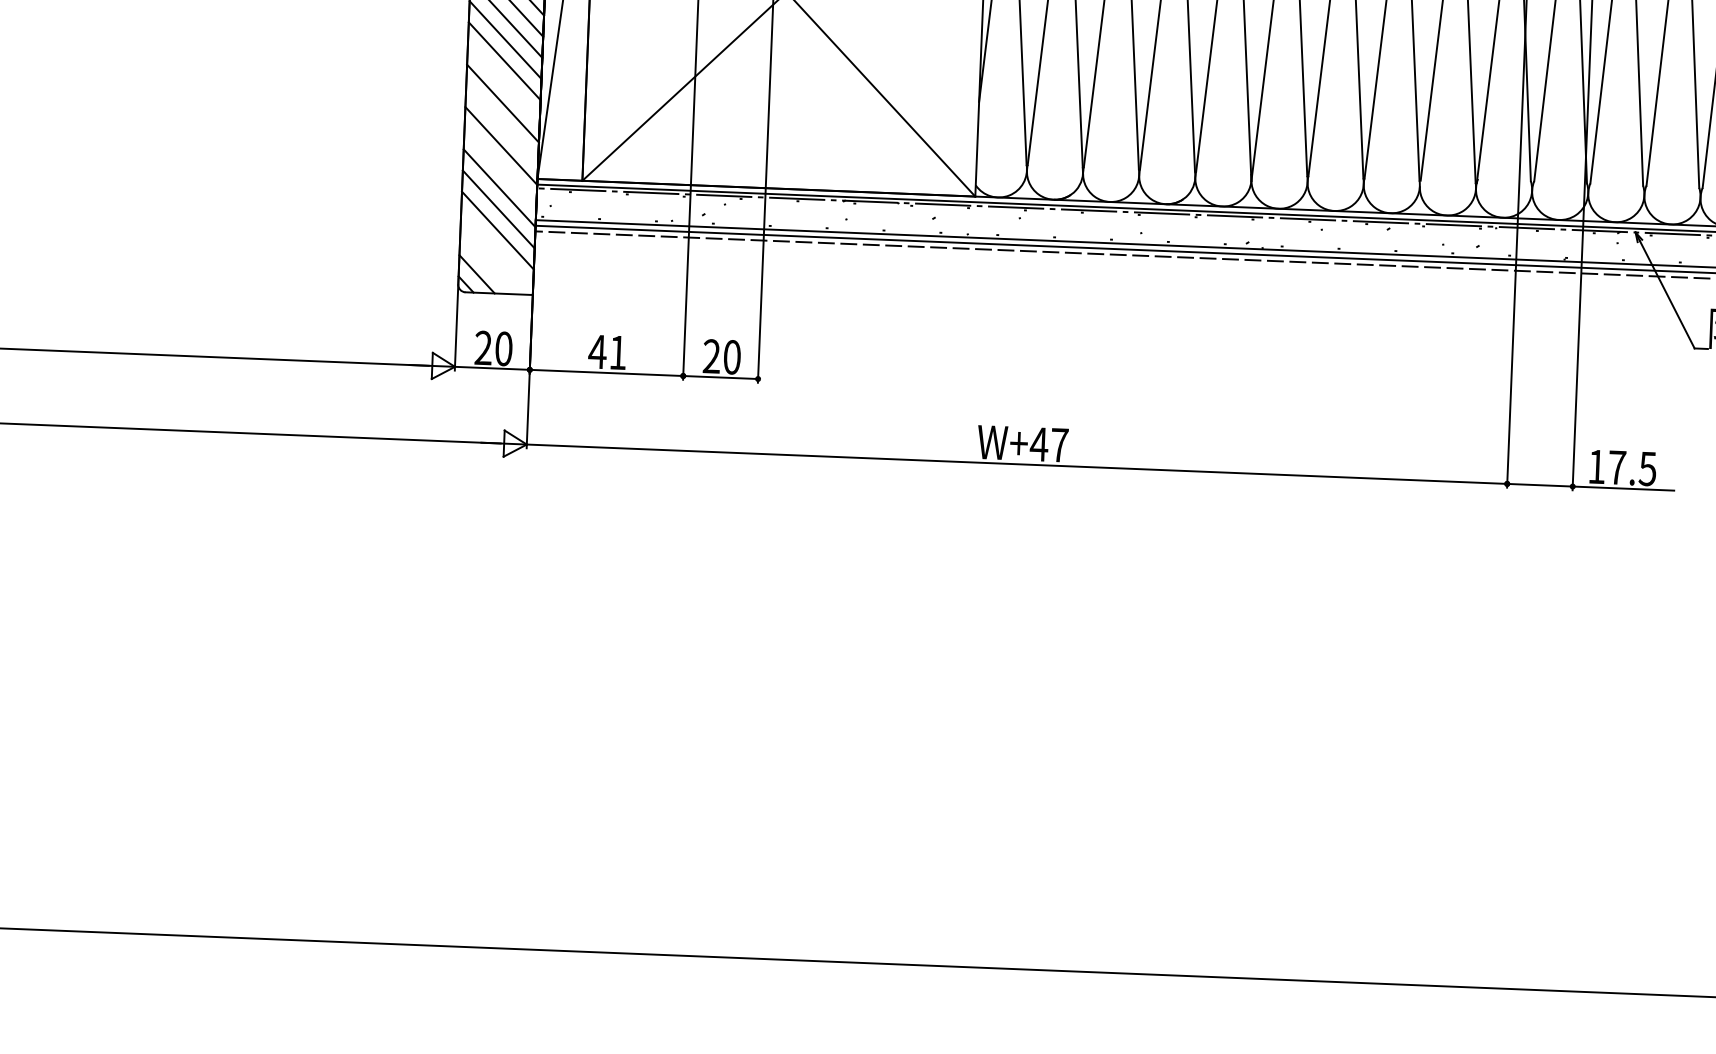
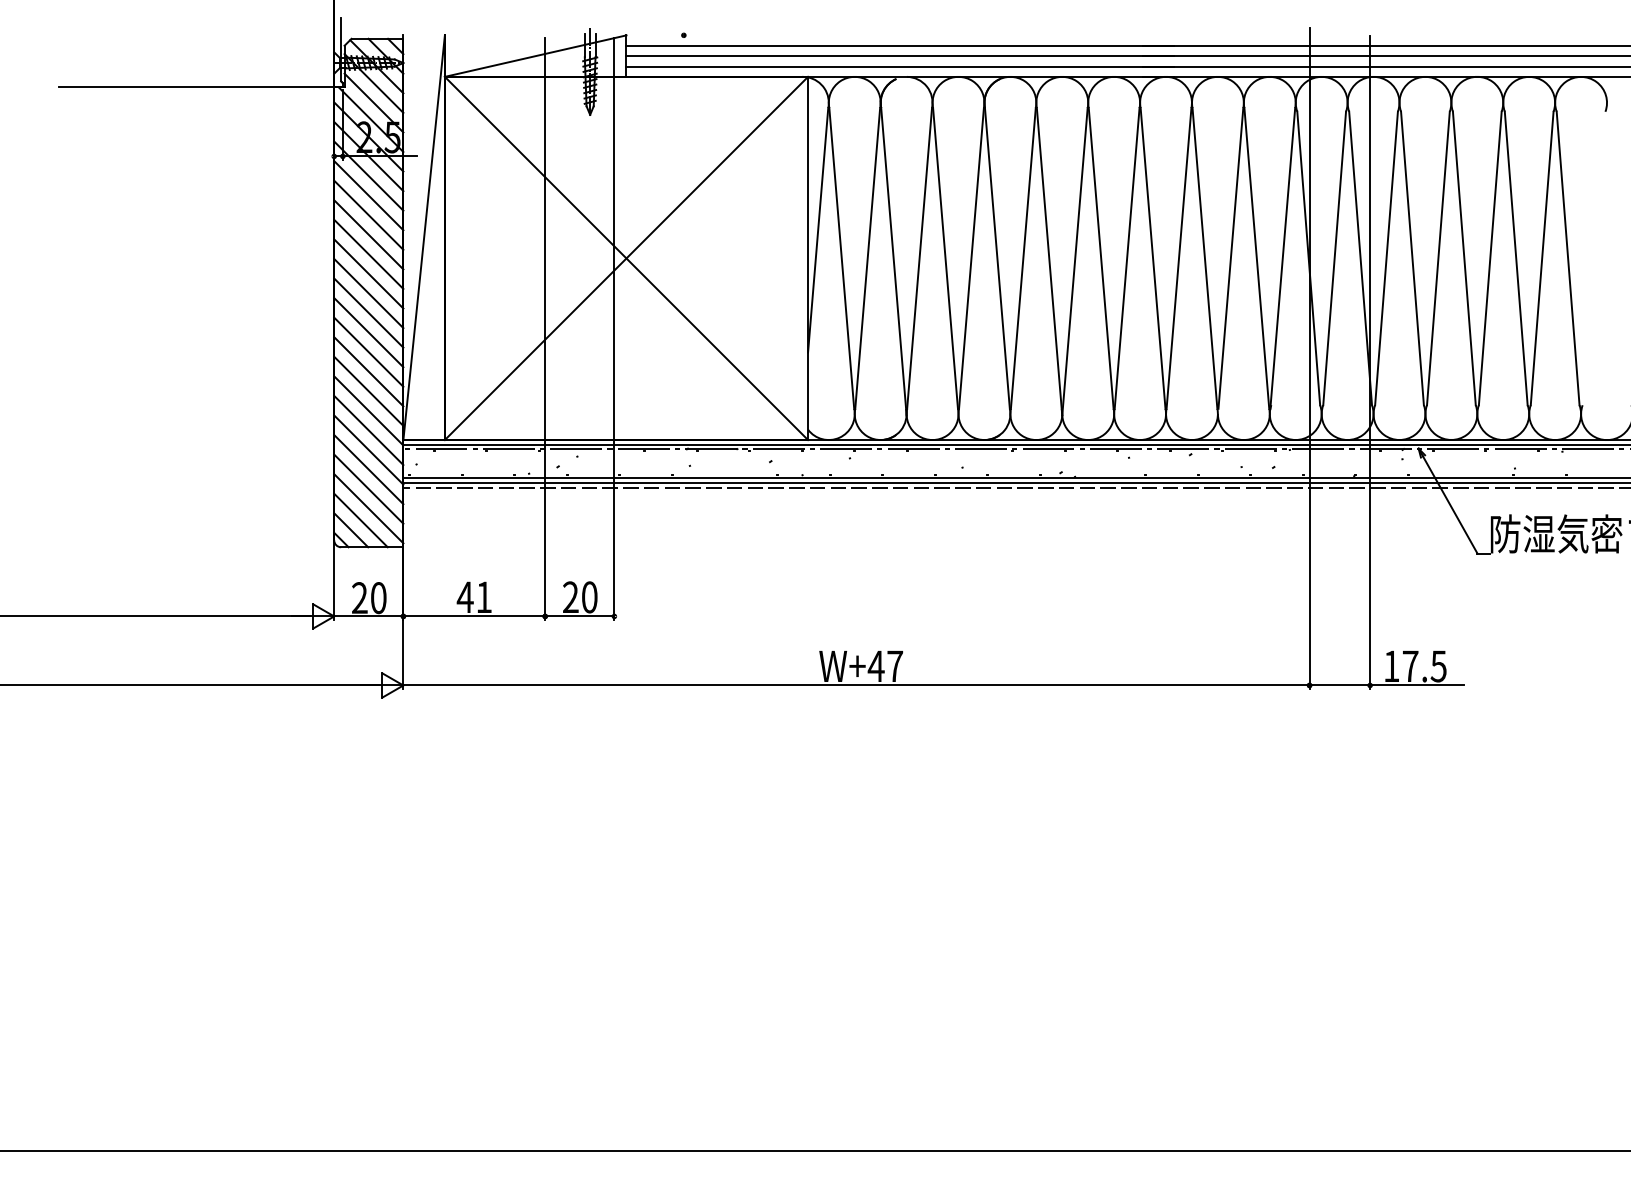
line: (503, 81) -> (368, 351), added
line: (501, 123) -> (368, 390), added
line: (500, 167) -> (368, 430), added
line: (496, 251) -> (368, 508), added
line: (487, 264) -> (360, 520), added

